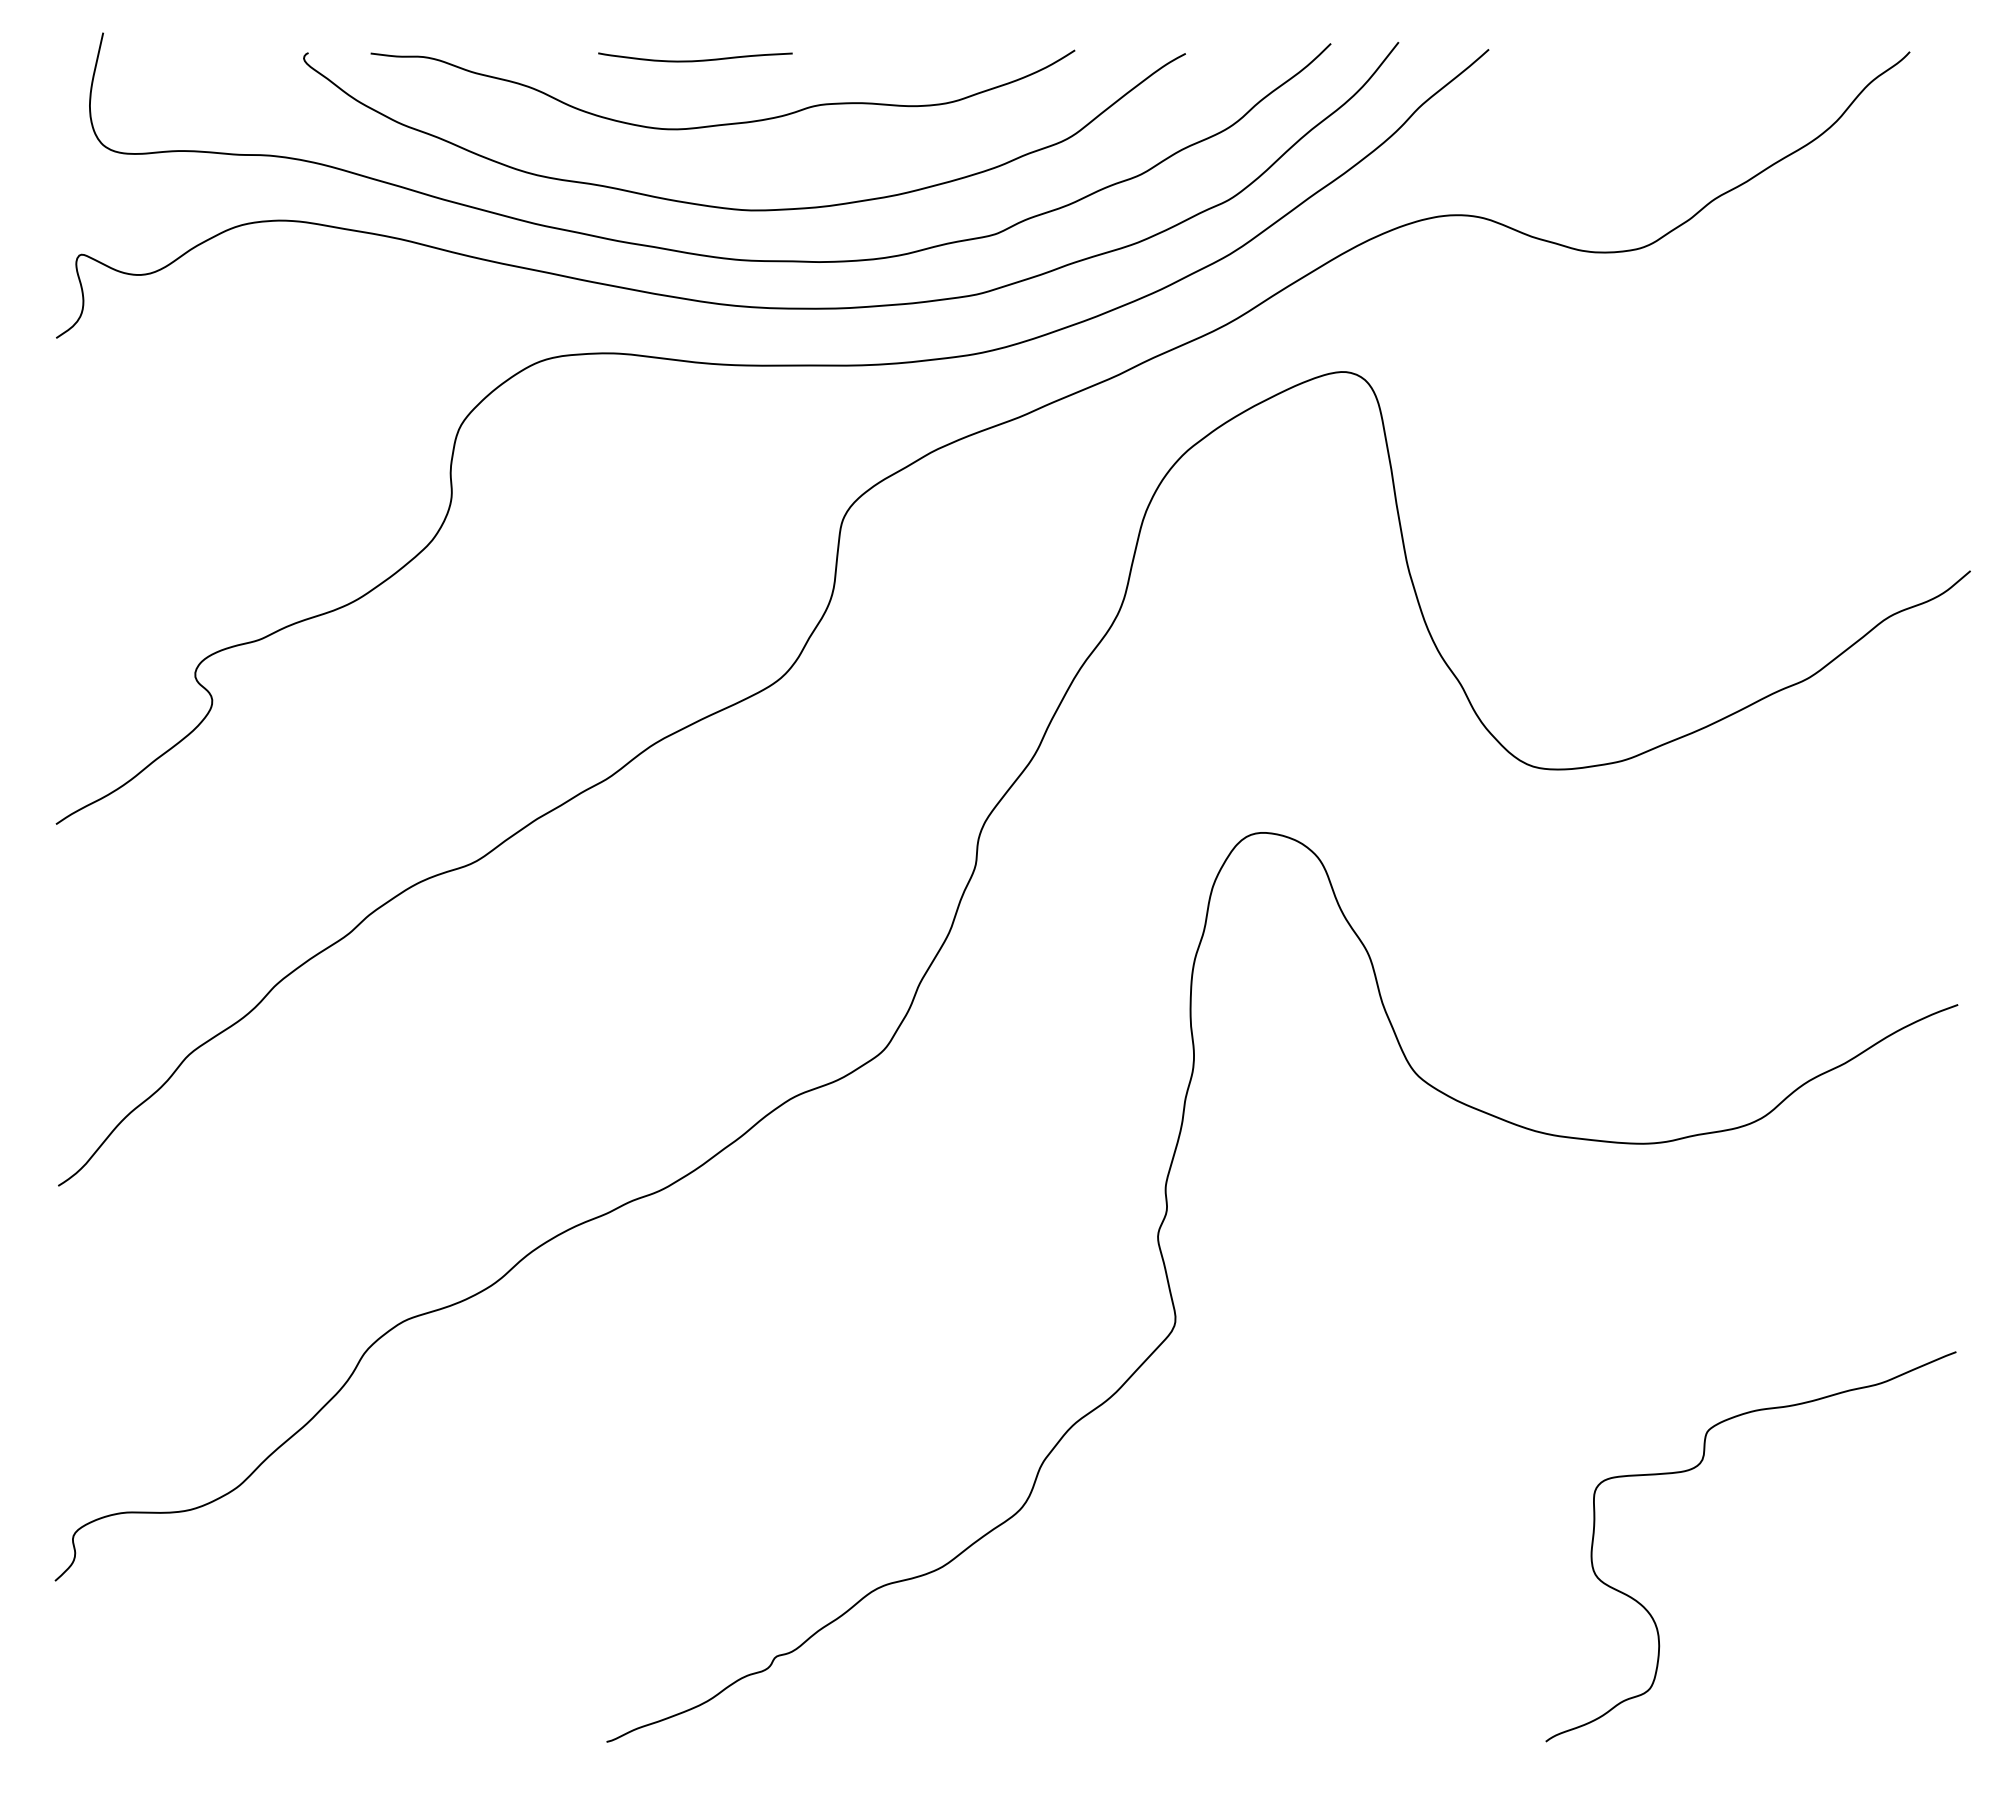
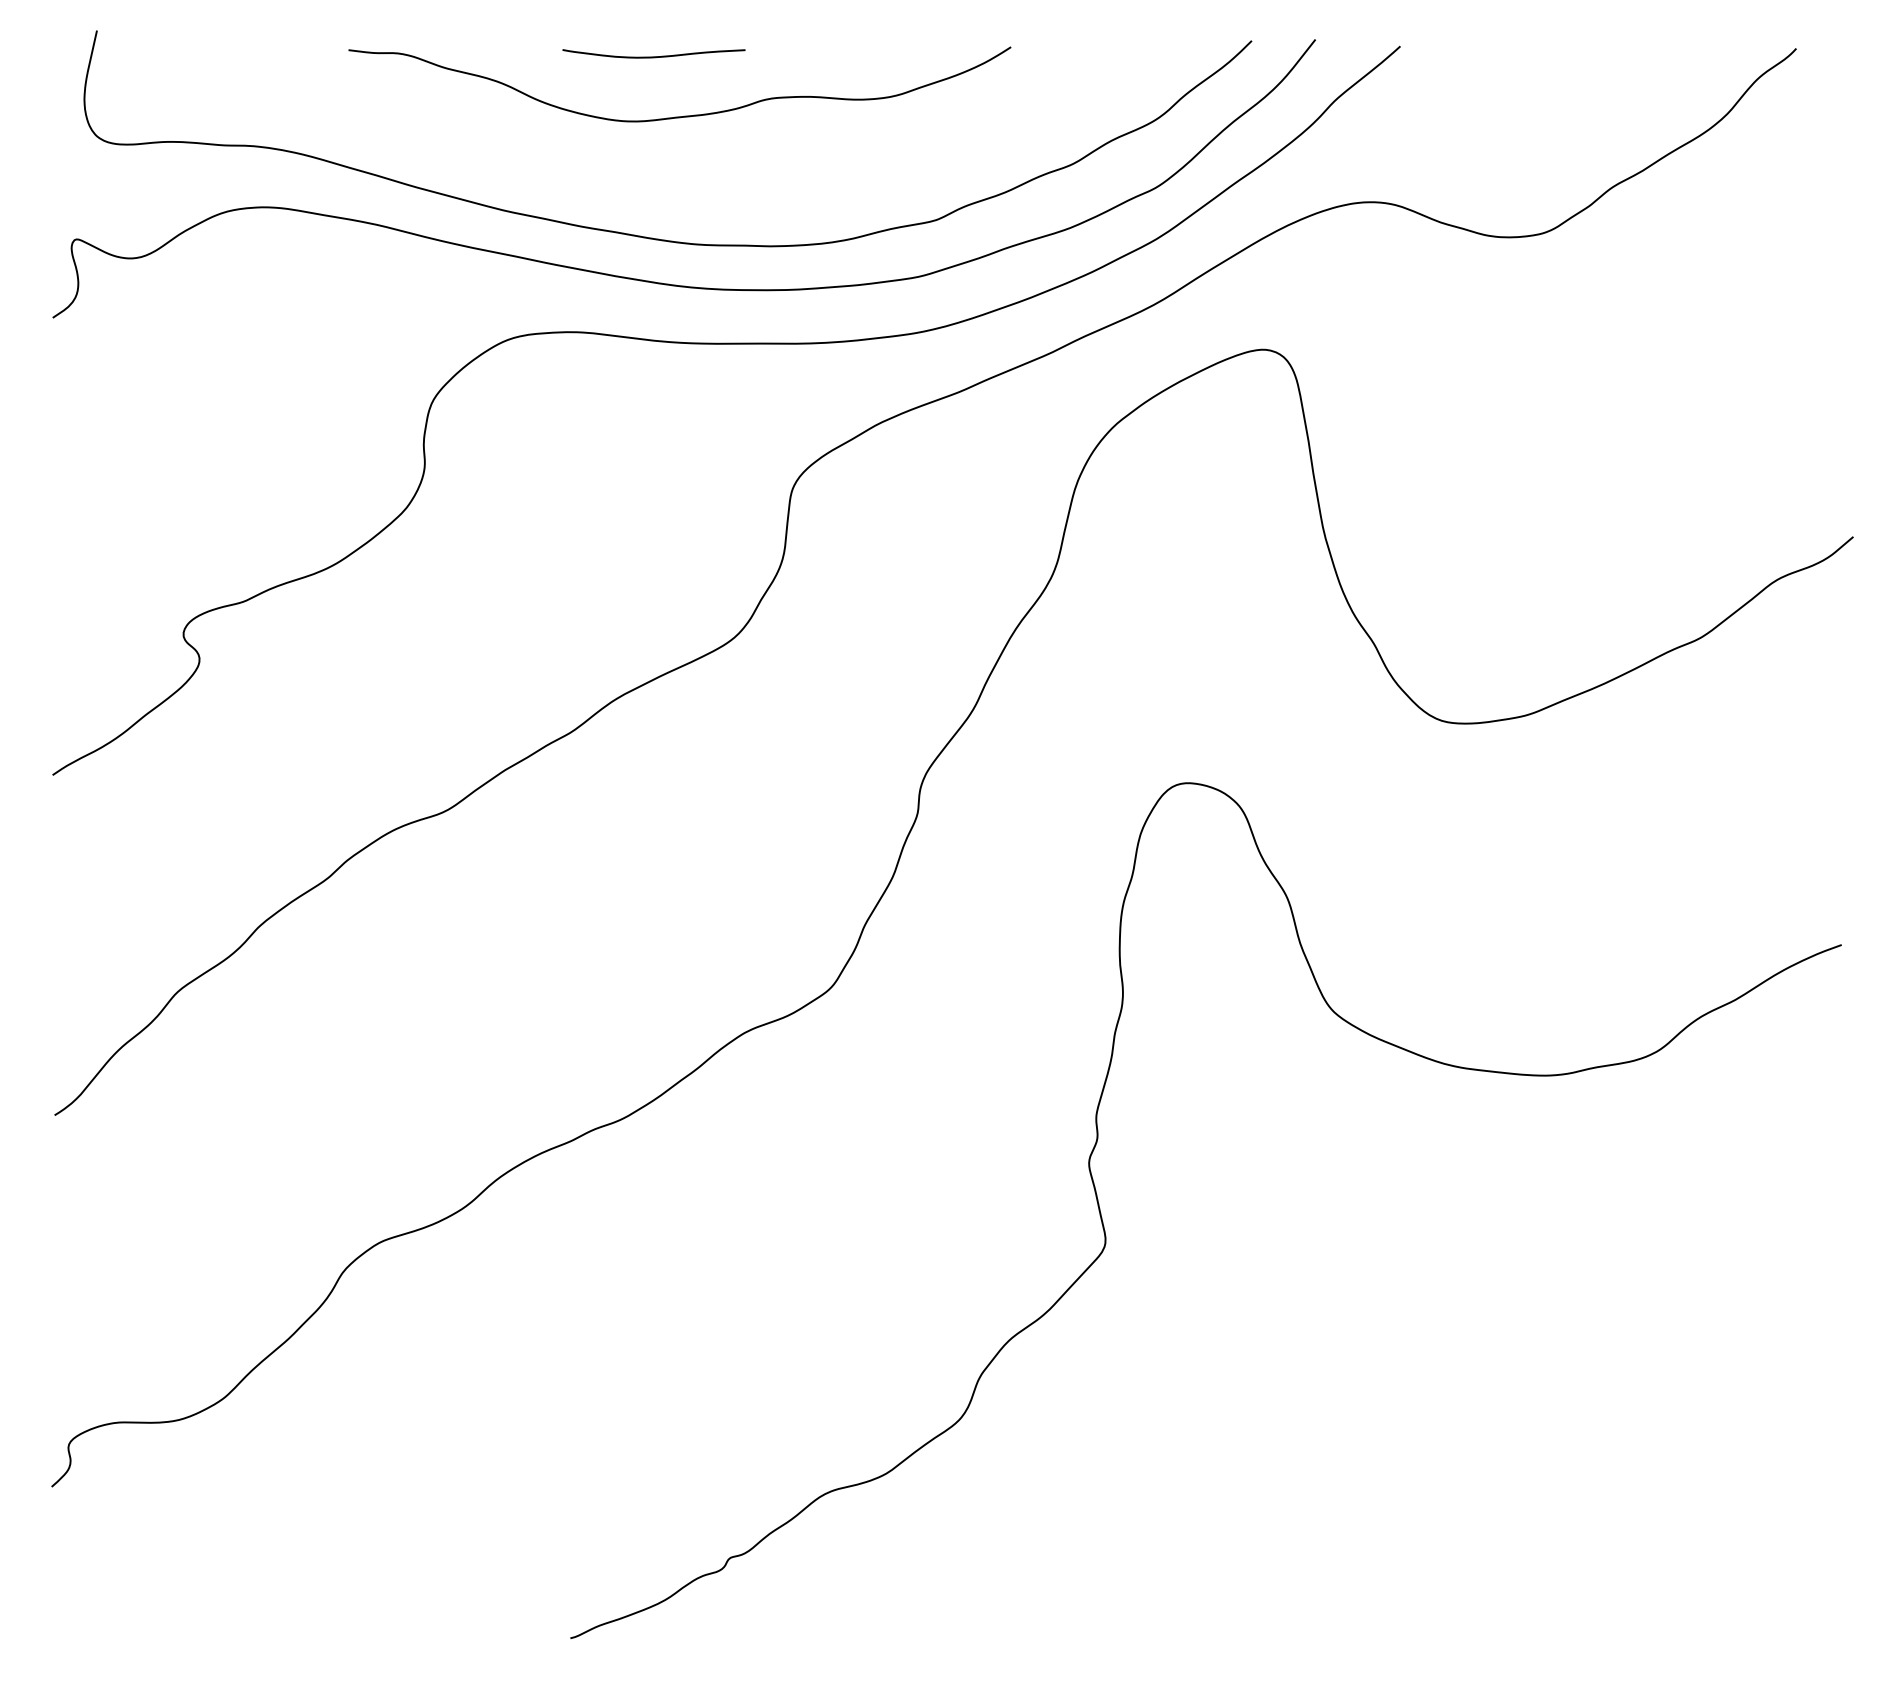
curve: (739, 208) -> (695, 195), removed
curve: (1698, 1466) -> (1597, 1379), removed

